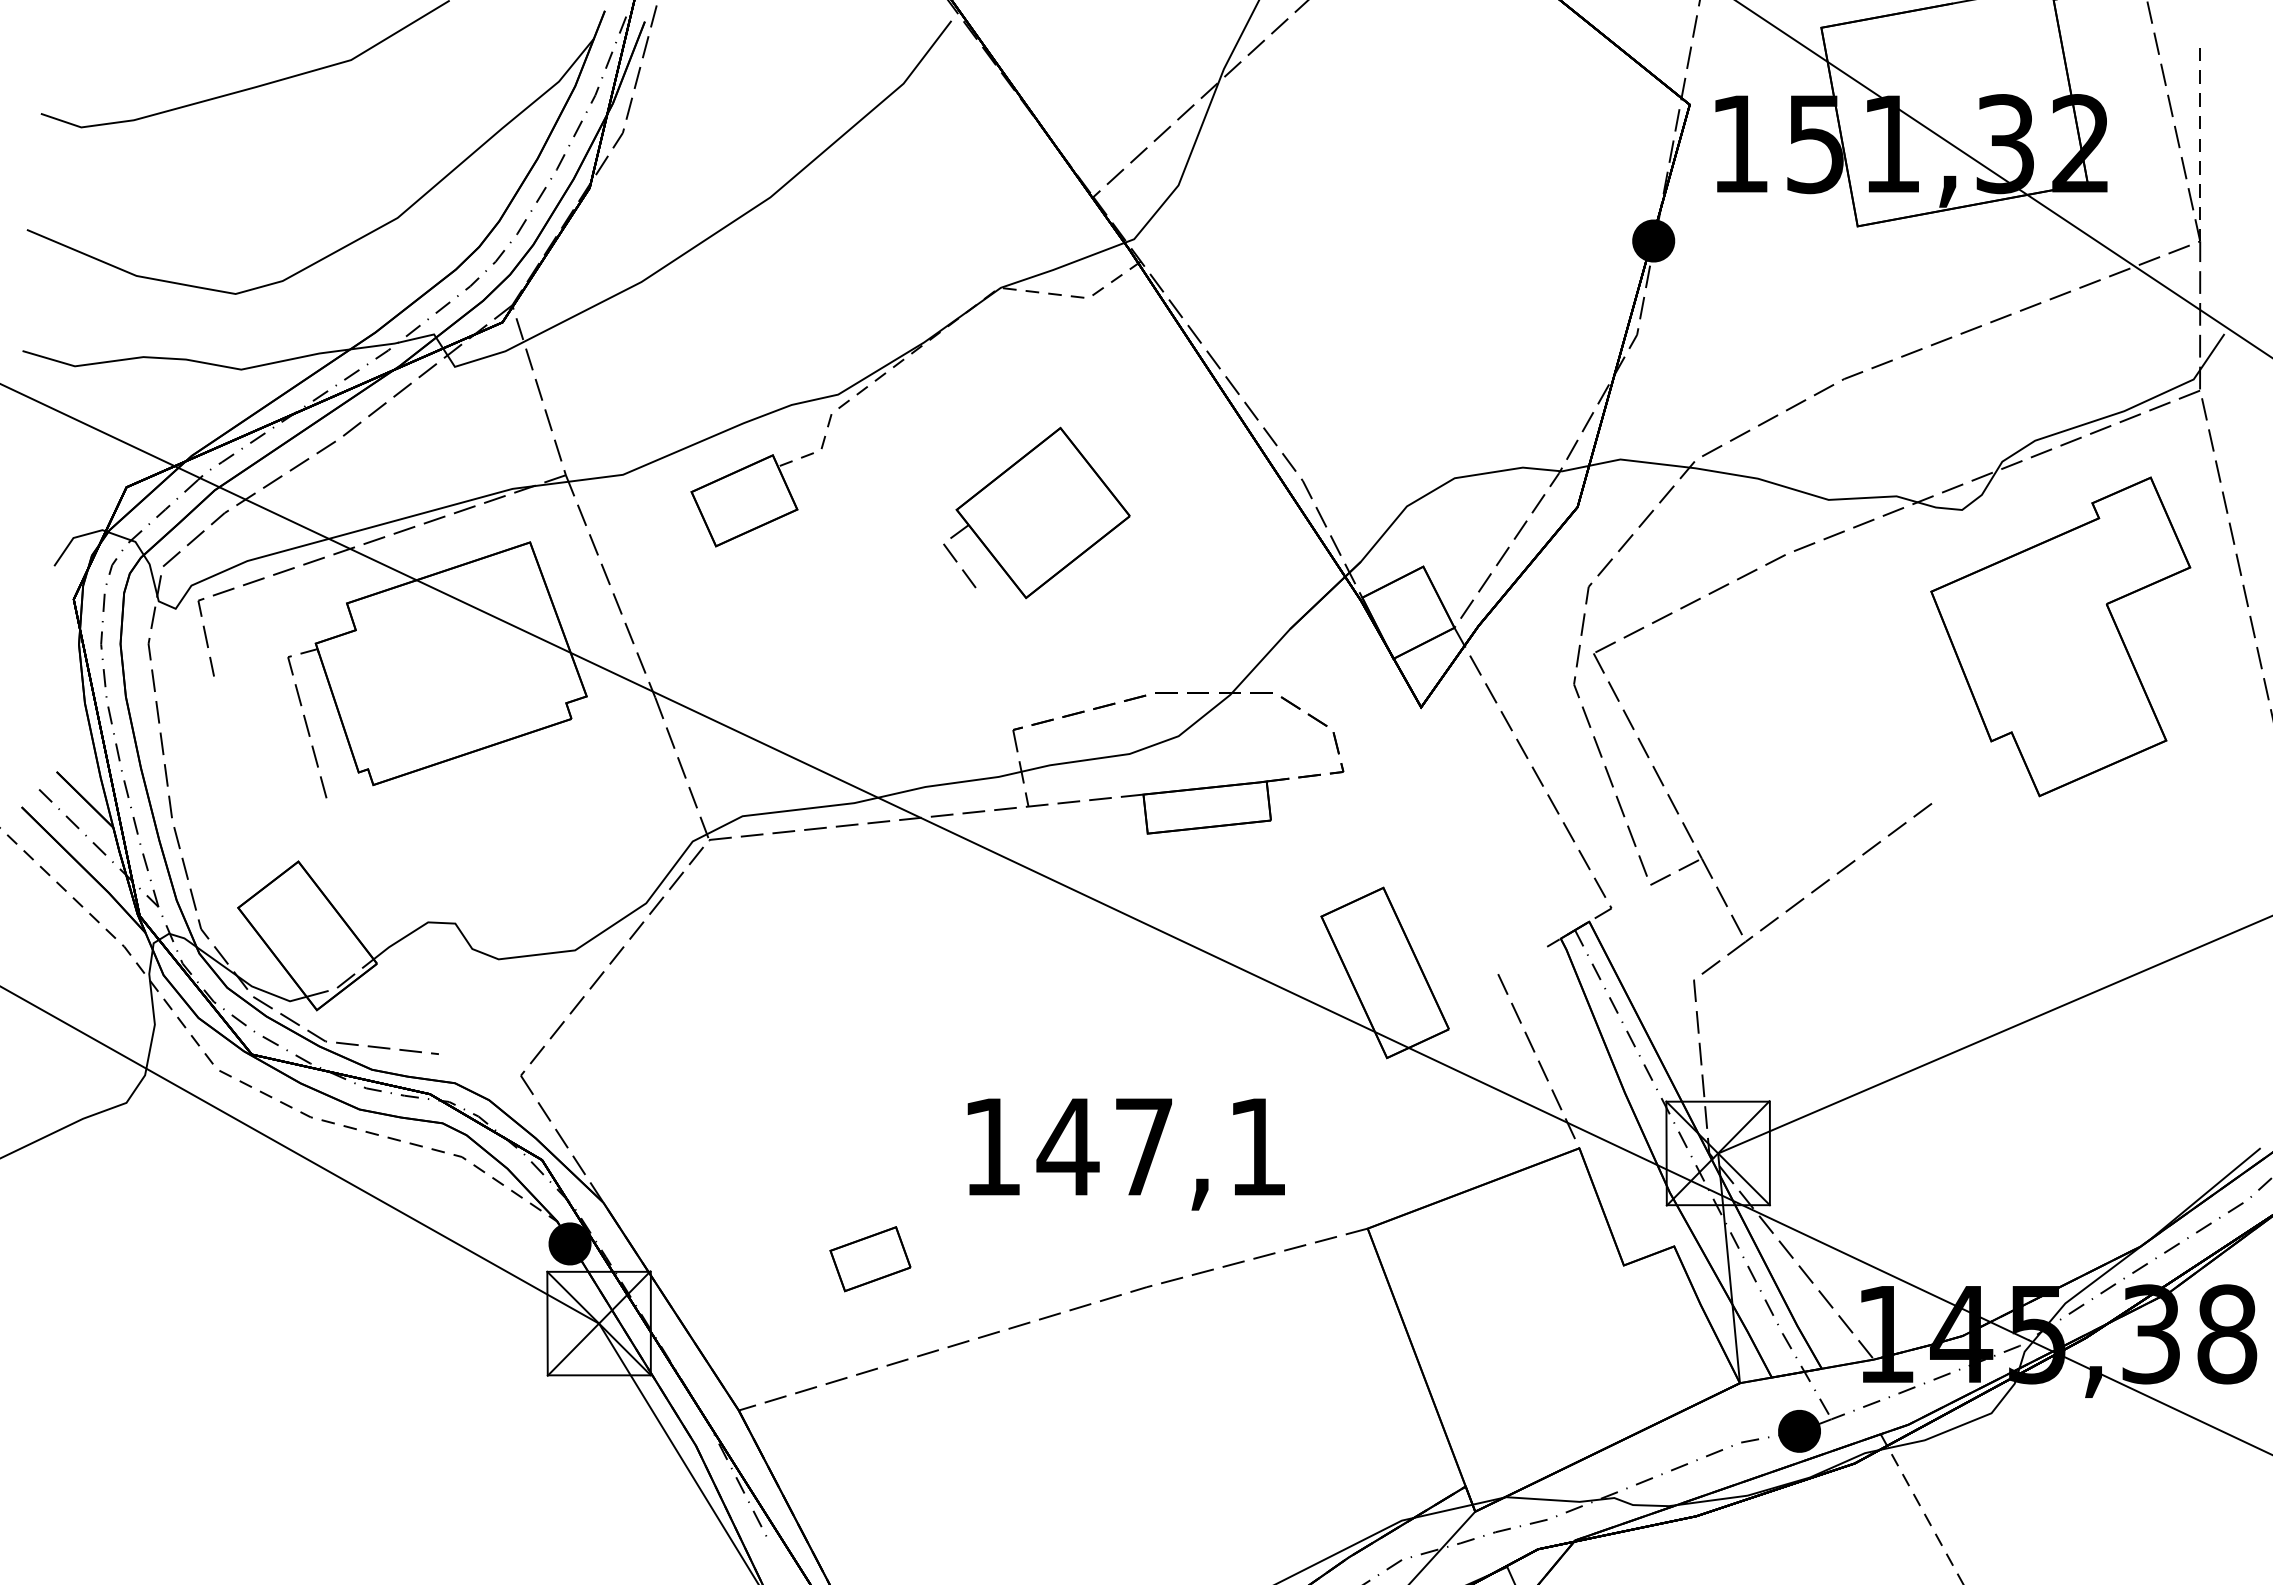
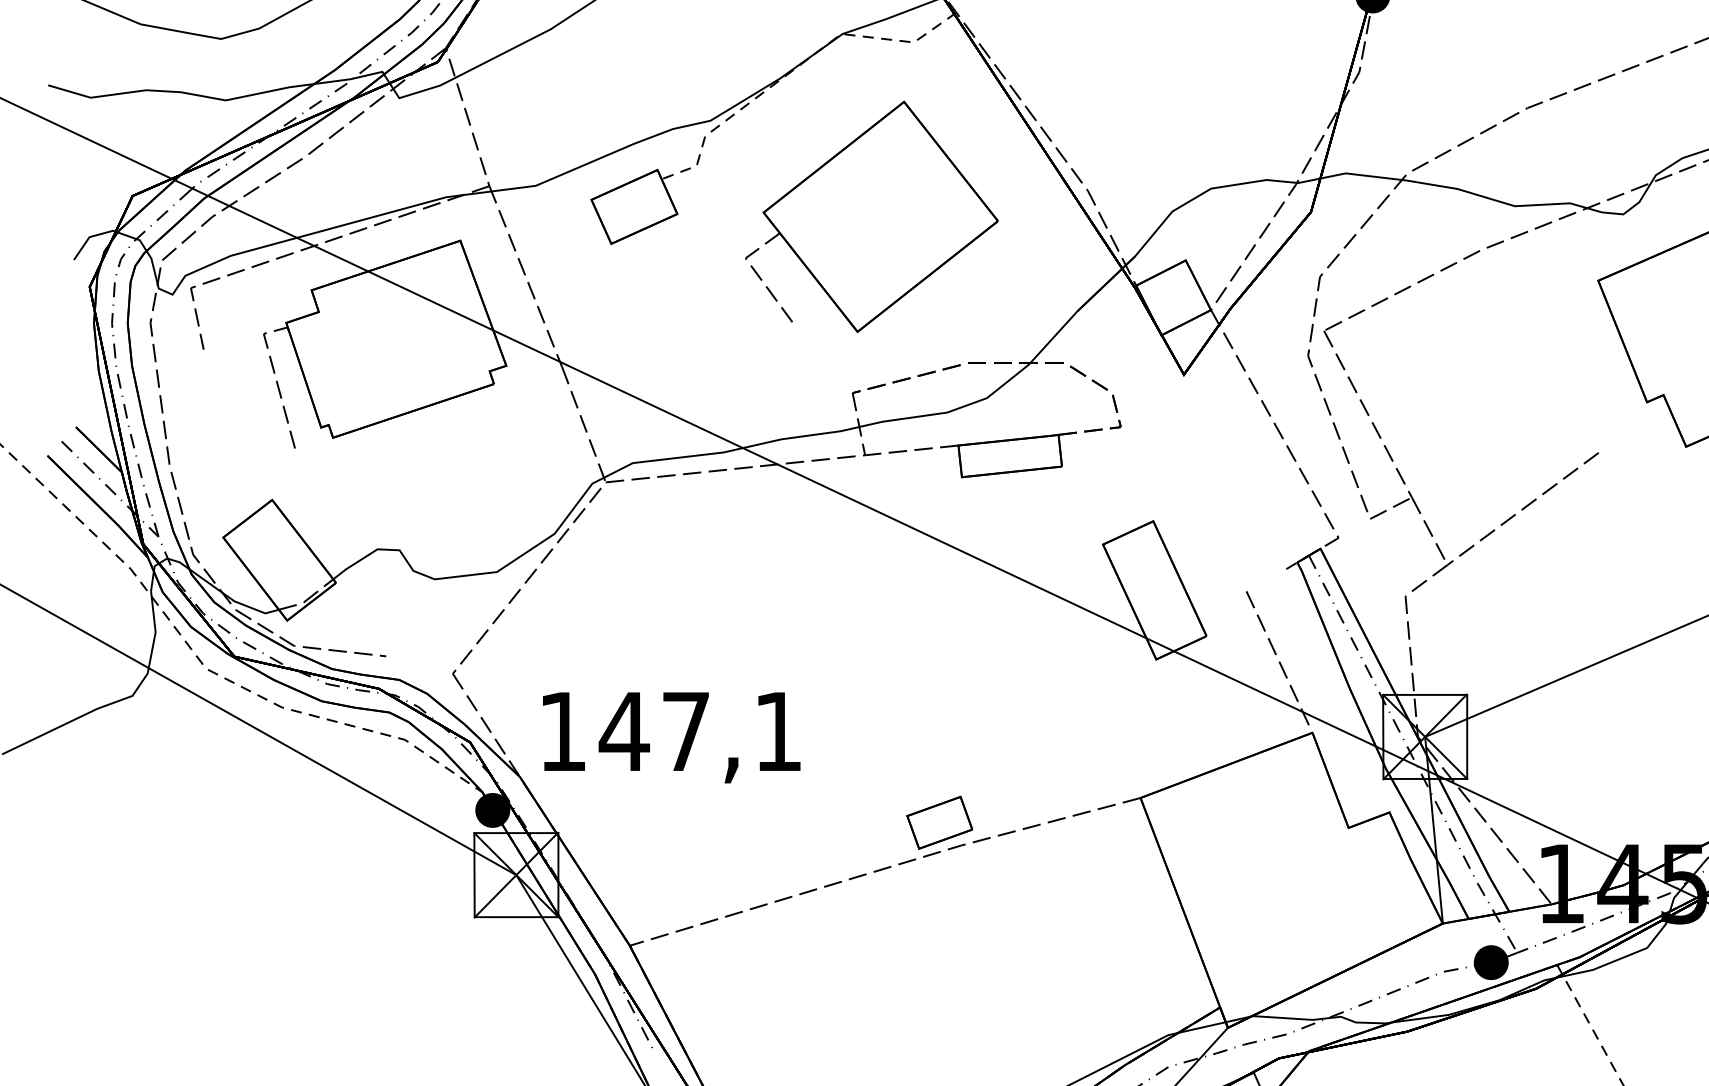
part: (1036, 512) -> (871, 216), size x1.67
text: (1125, 1154) -> (671, 737), moved
part: (870, 1259) -> (939, 823), moved

